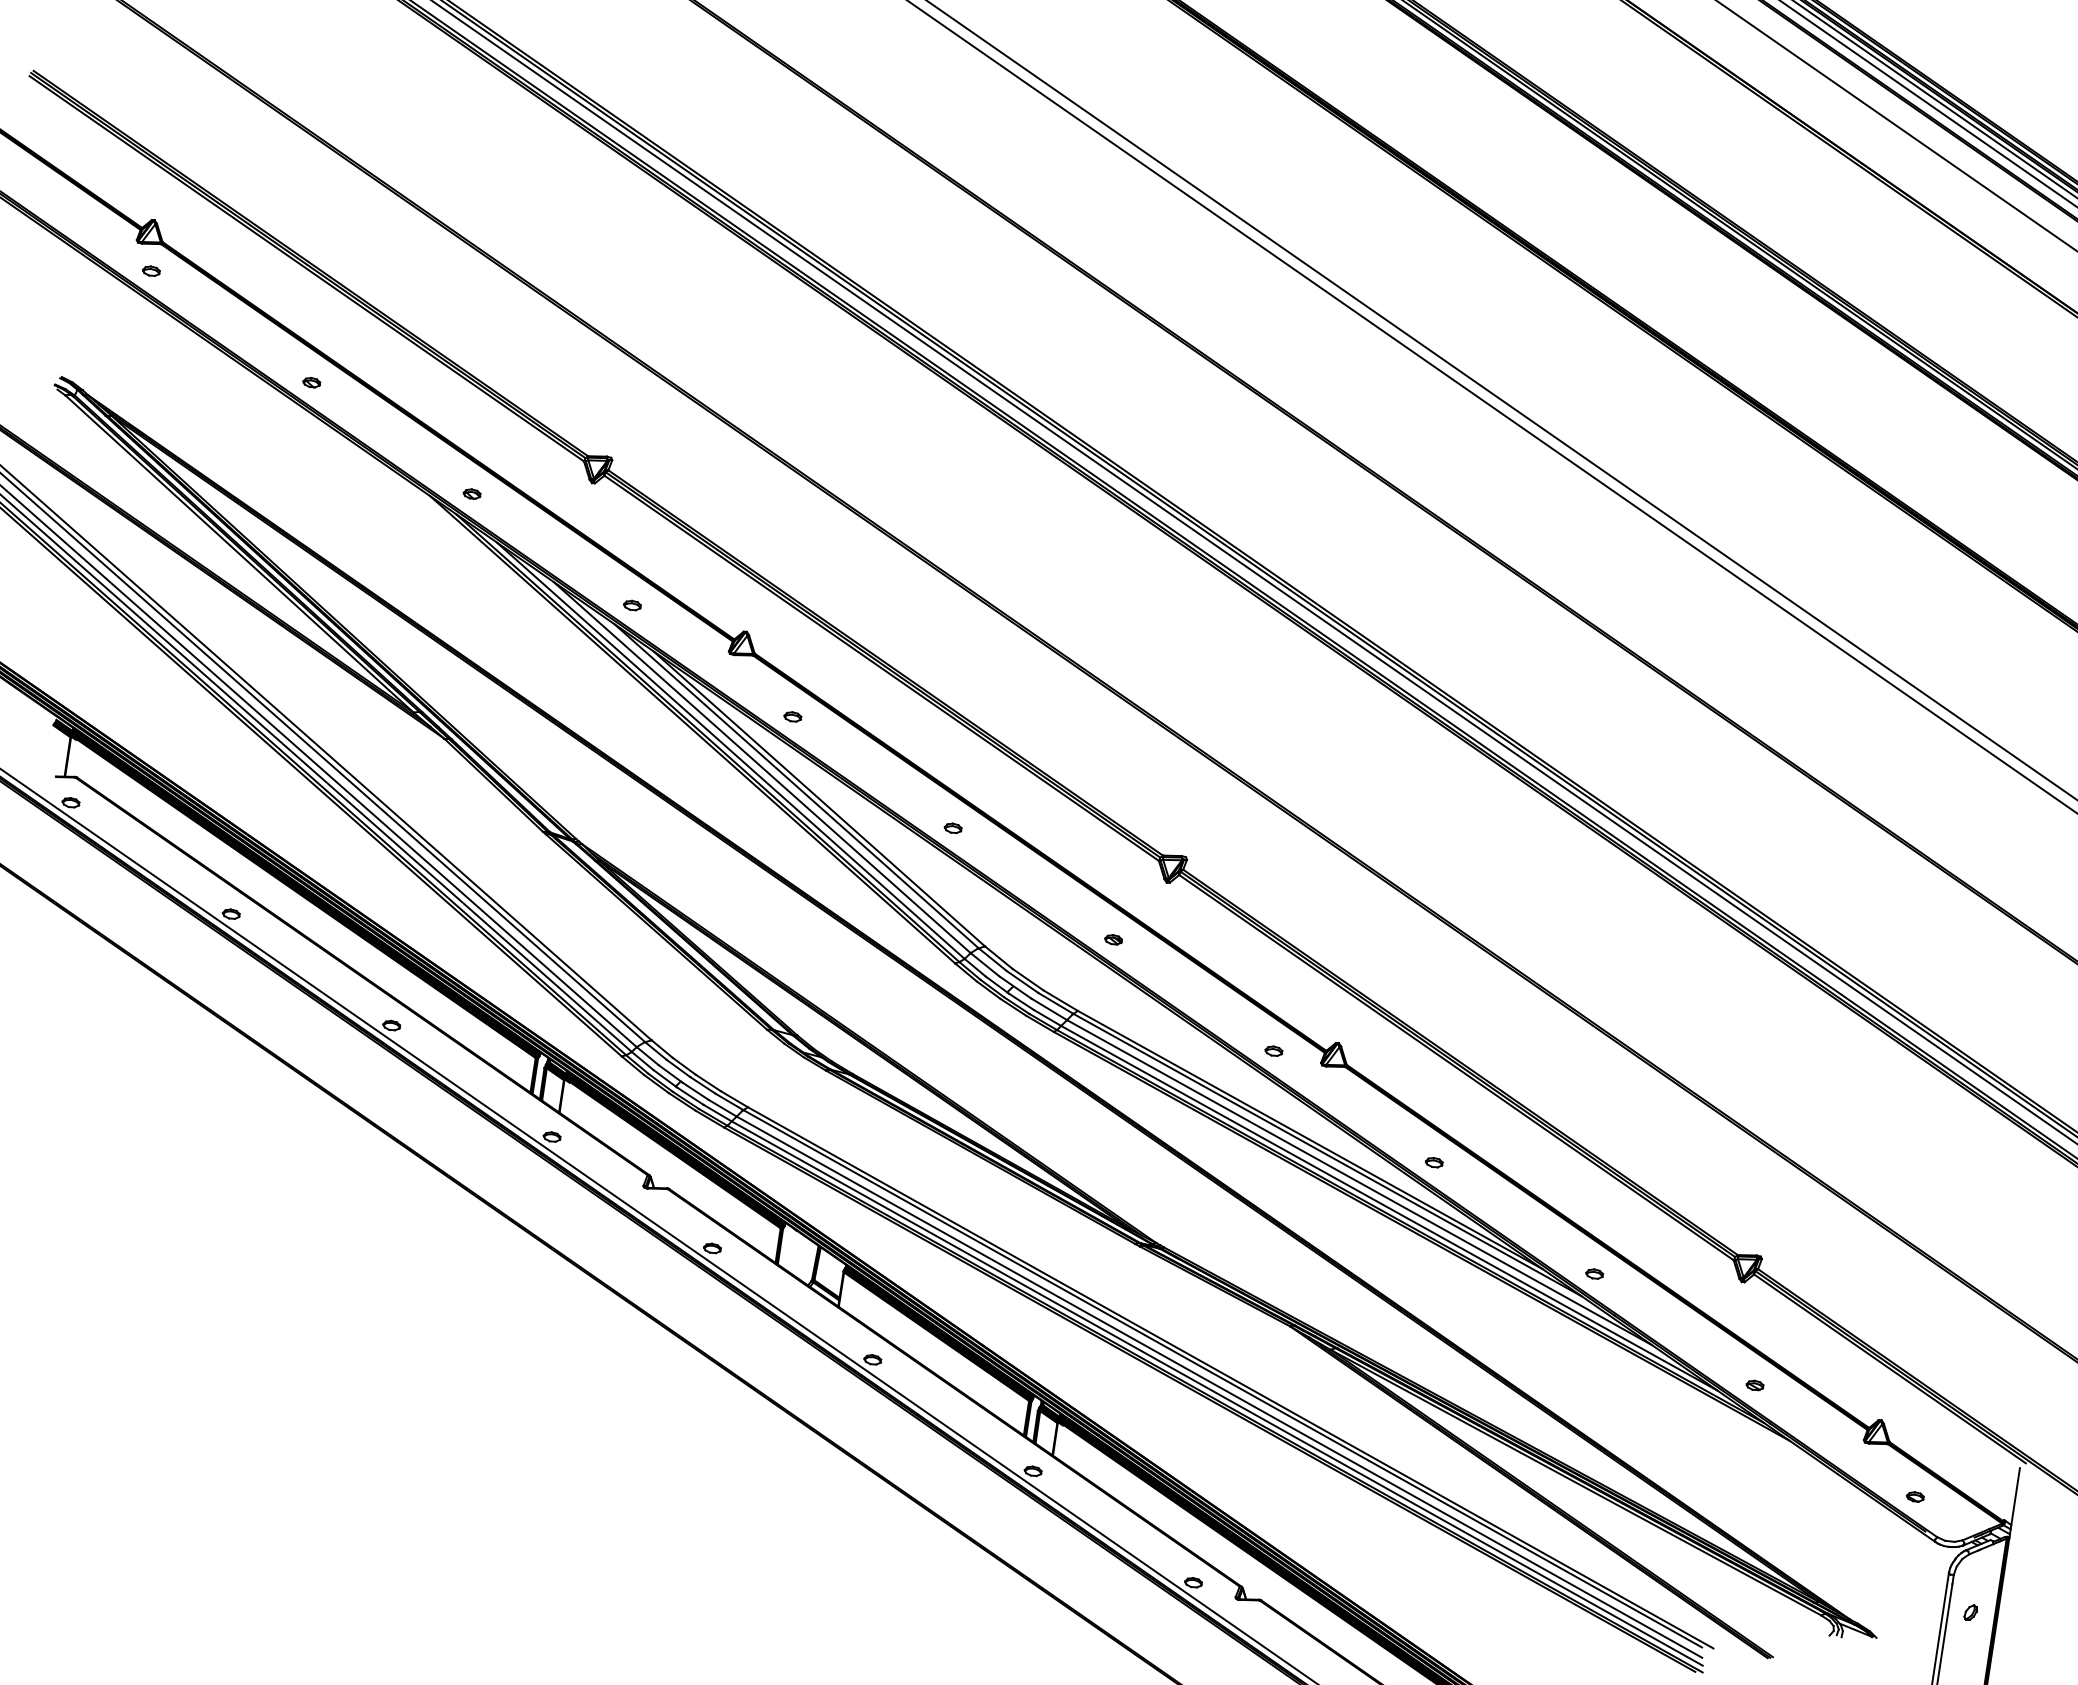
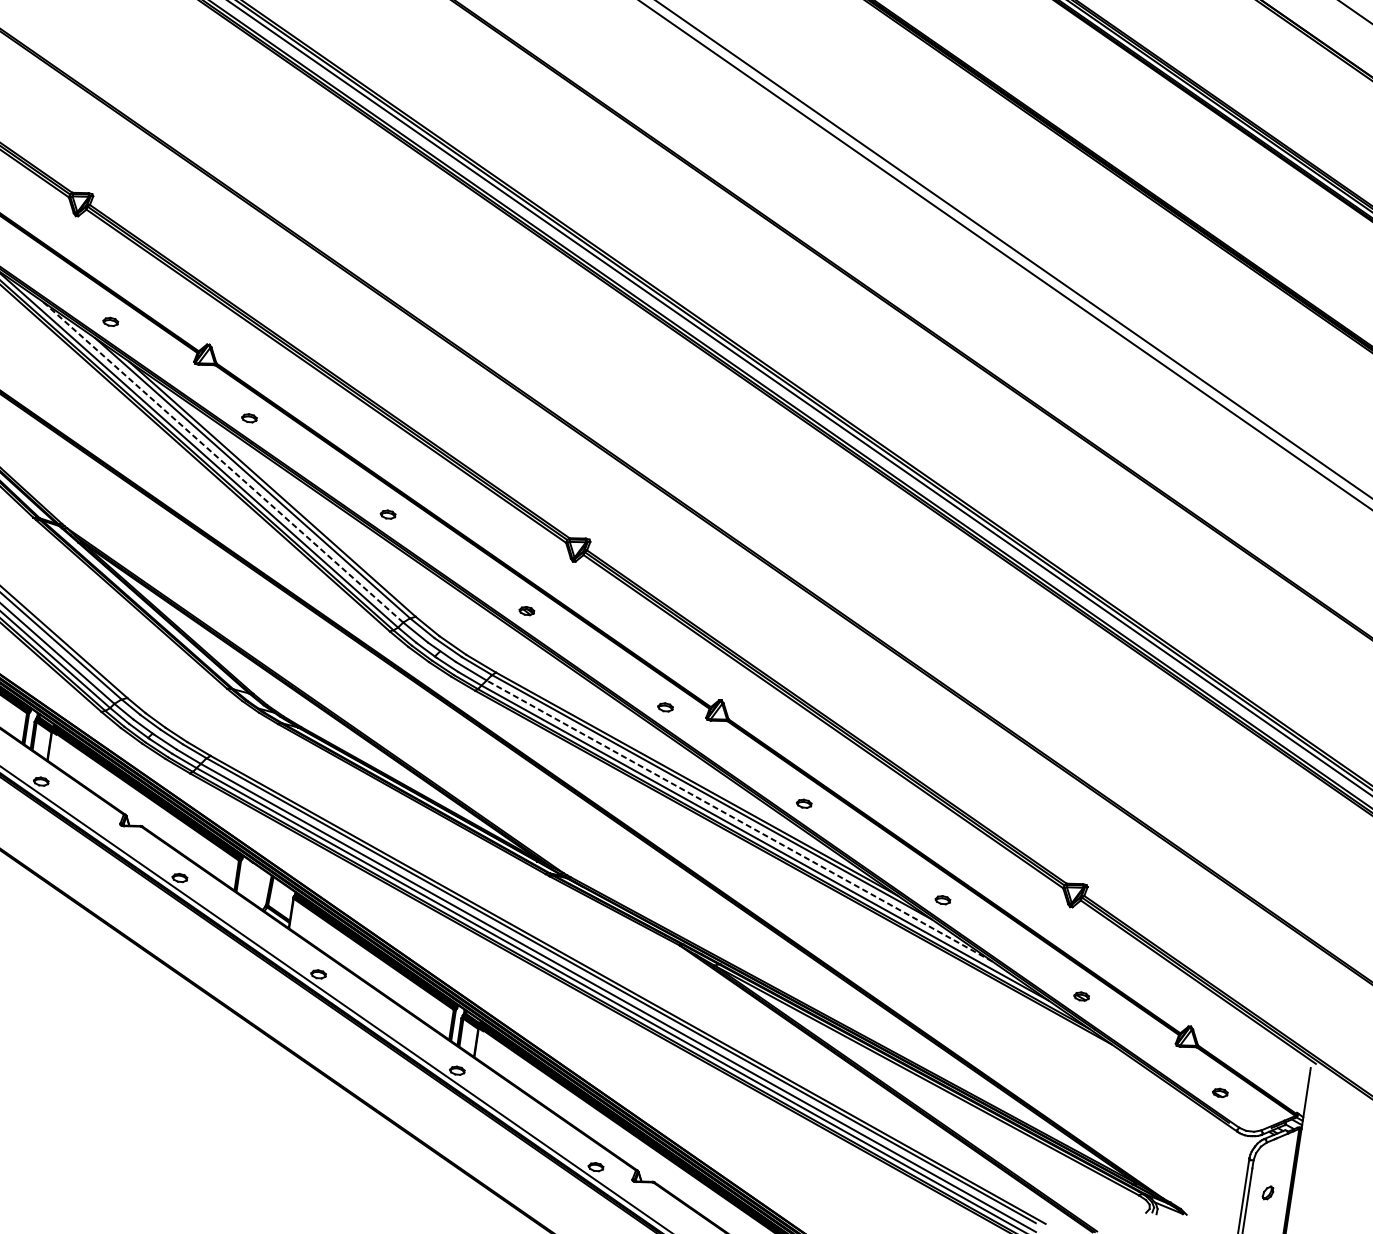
line: (761, 767) -> (222, 462), solid -> dashed
line: (1359, 1182) -> (739, 820), solid -> dashed

